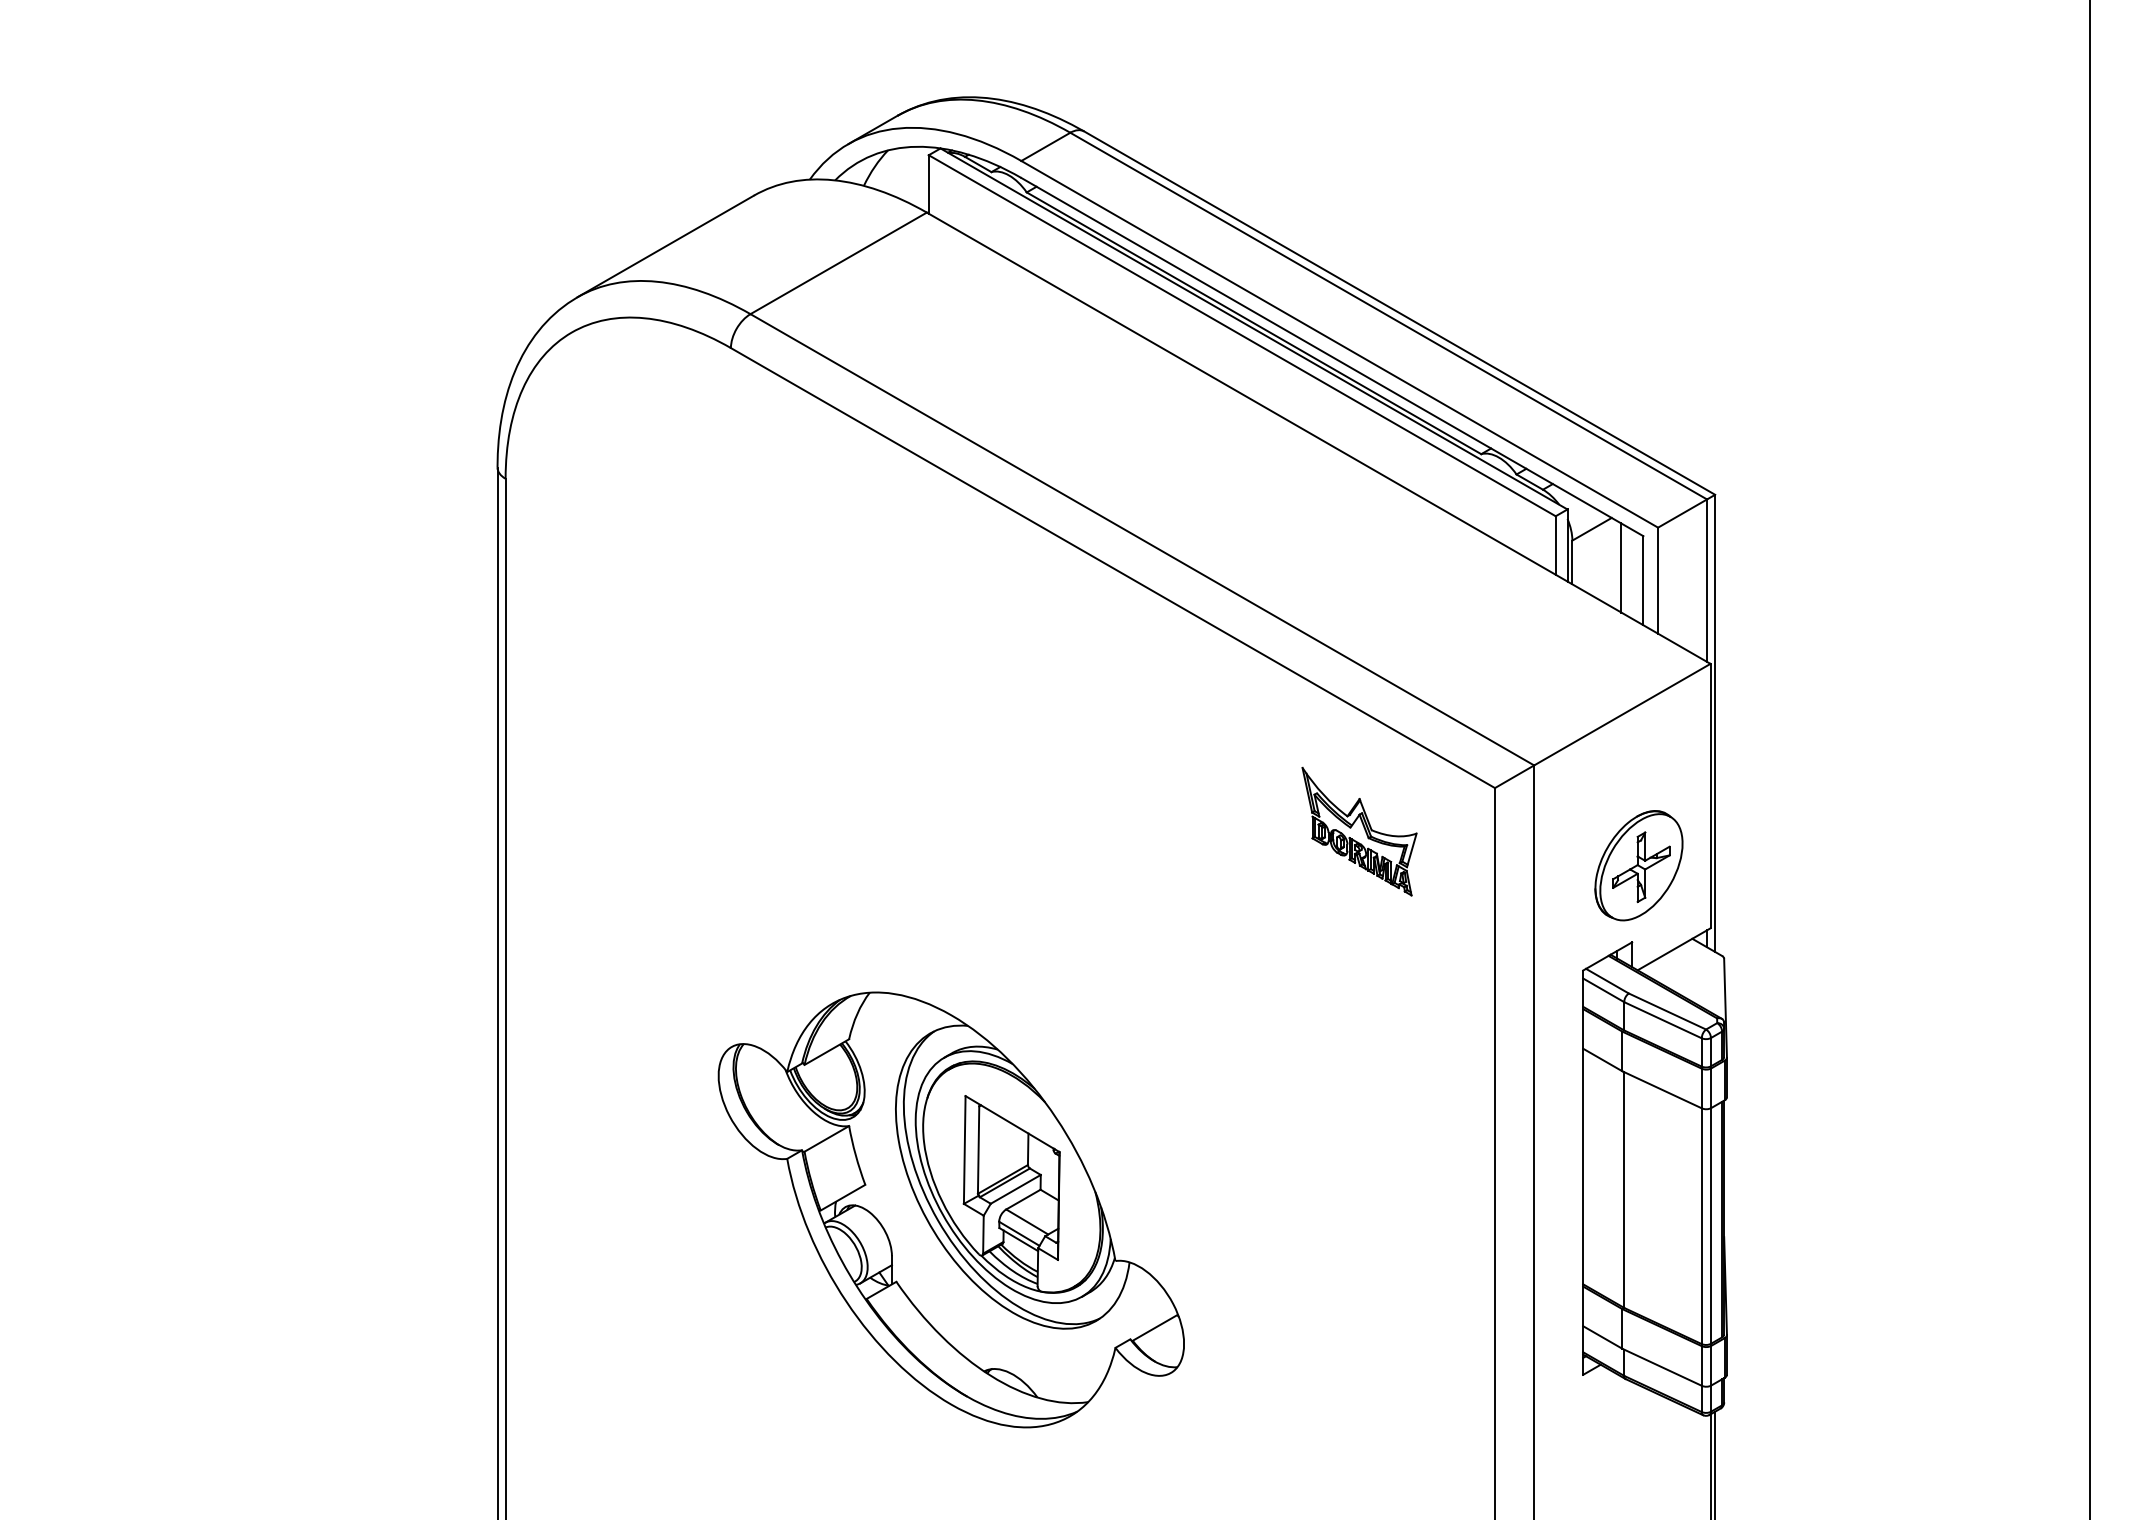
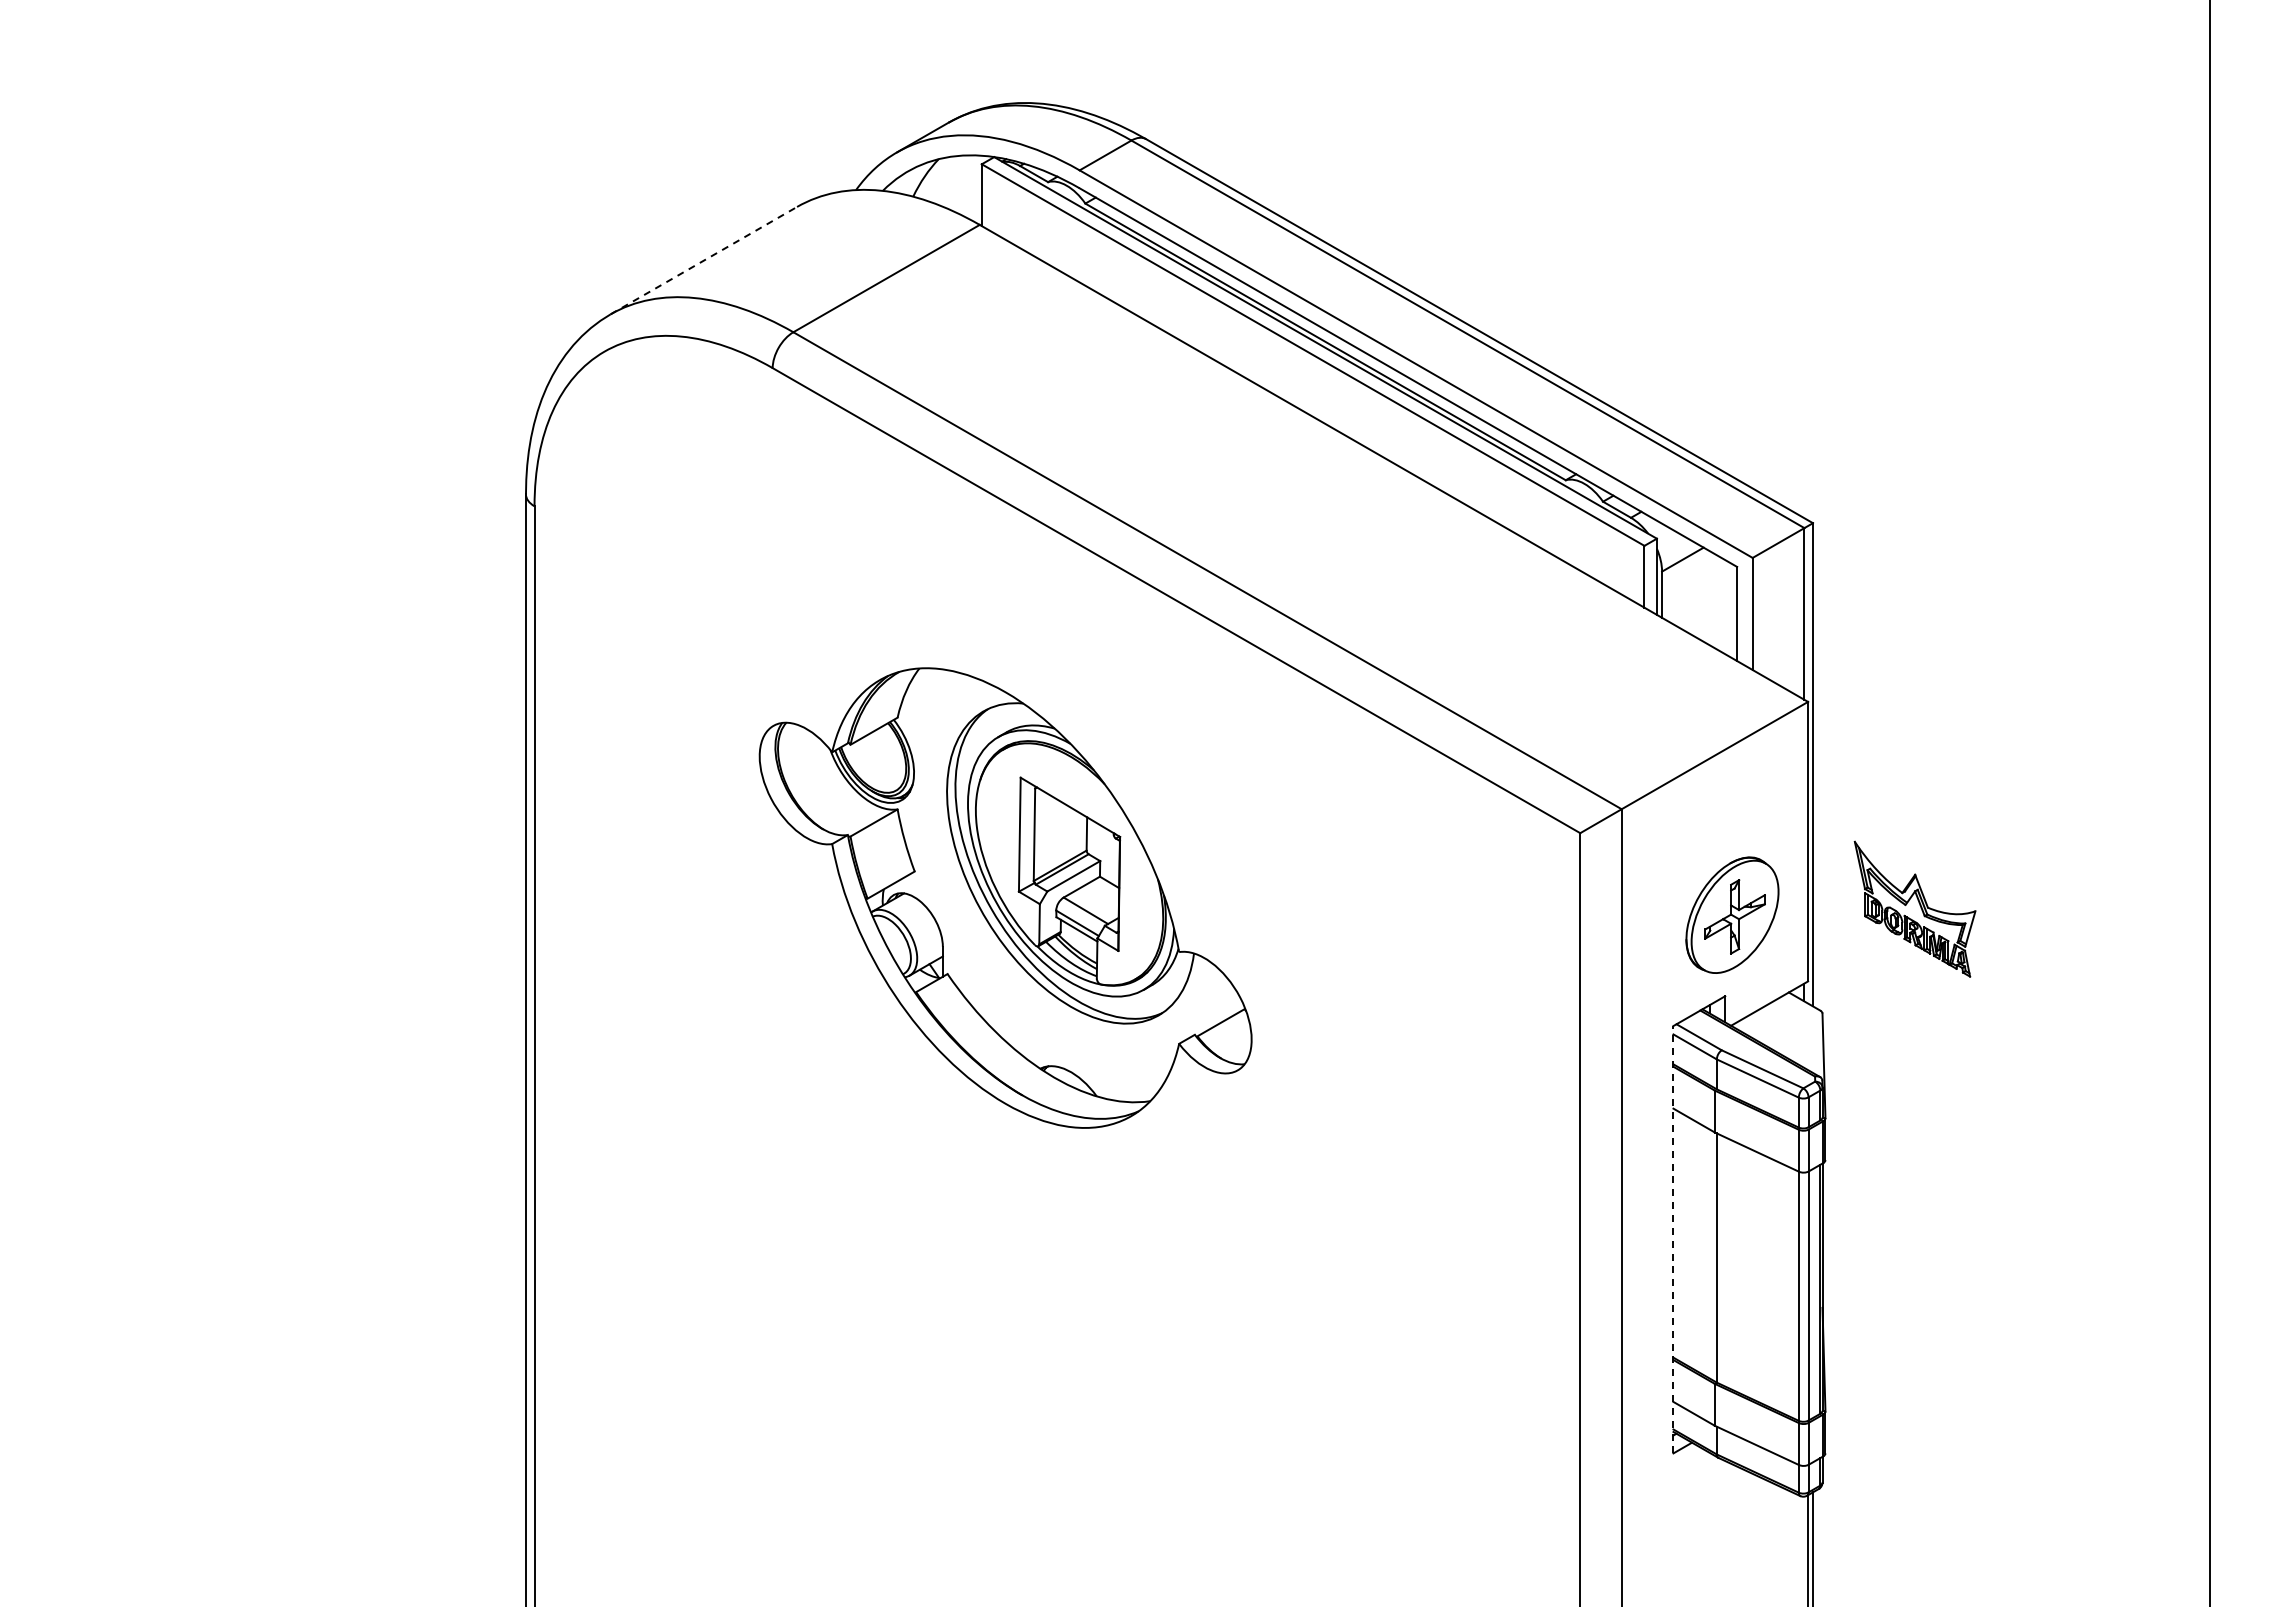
line: (665, 246) -> (703, 260), solid -> dashed
line: (1621, 567) -> (1713, 600), removed
part: (1358, 830) -> (1914, 908), moved
line: (1583, 1172) -> (1673, 1239), solid -> dashed
part: (951, 1209) -> (1005, 897), moved

